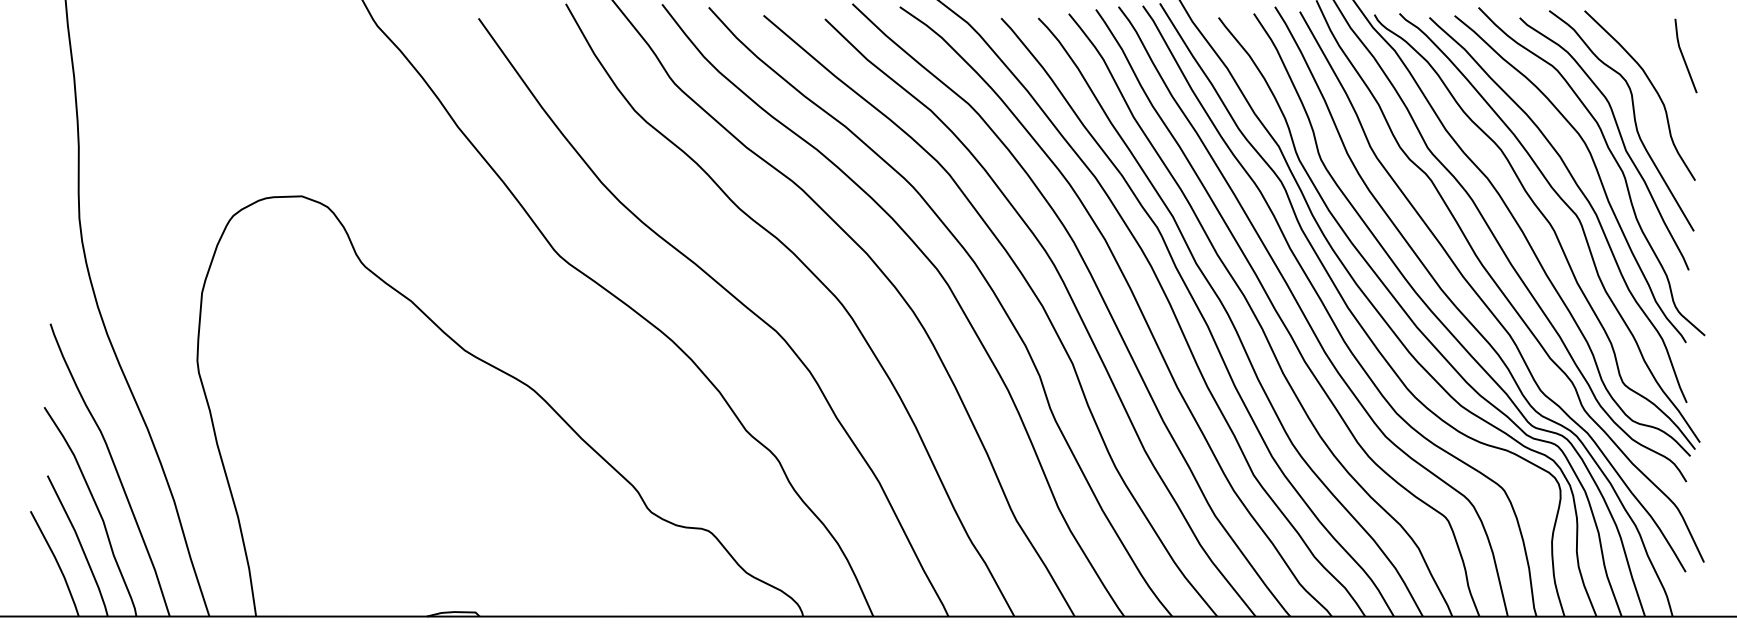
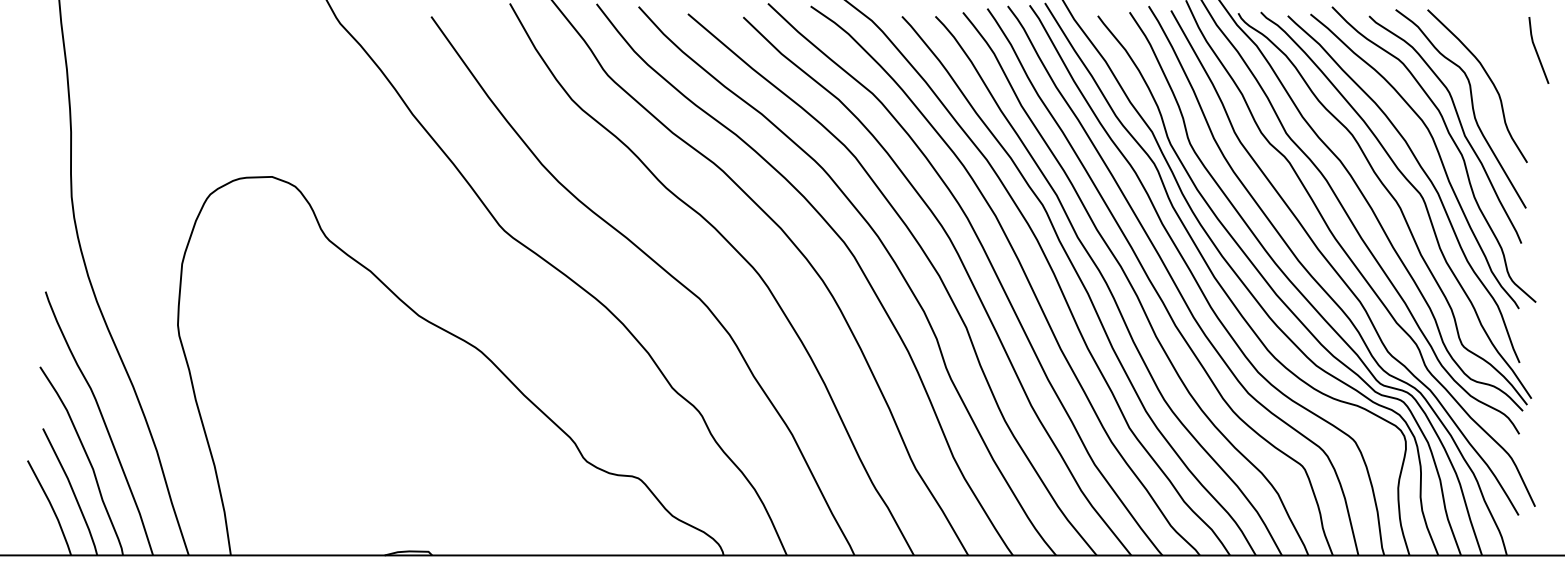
line: (1684, 57) -> (1537, 51), moved

